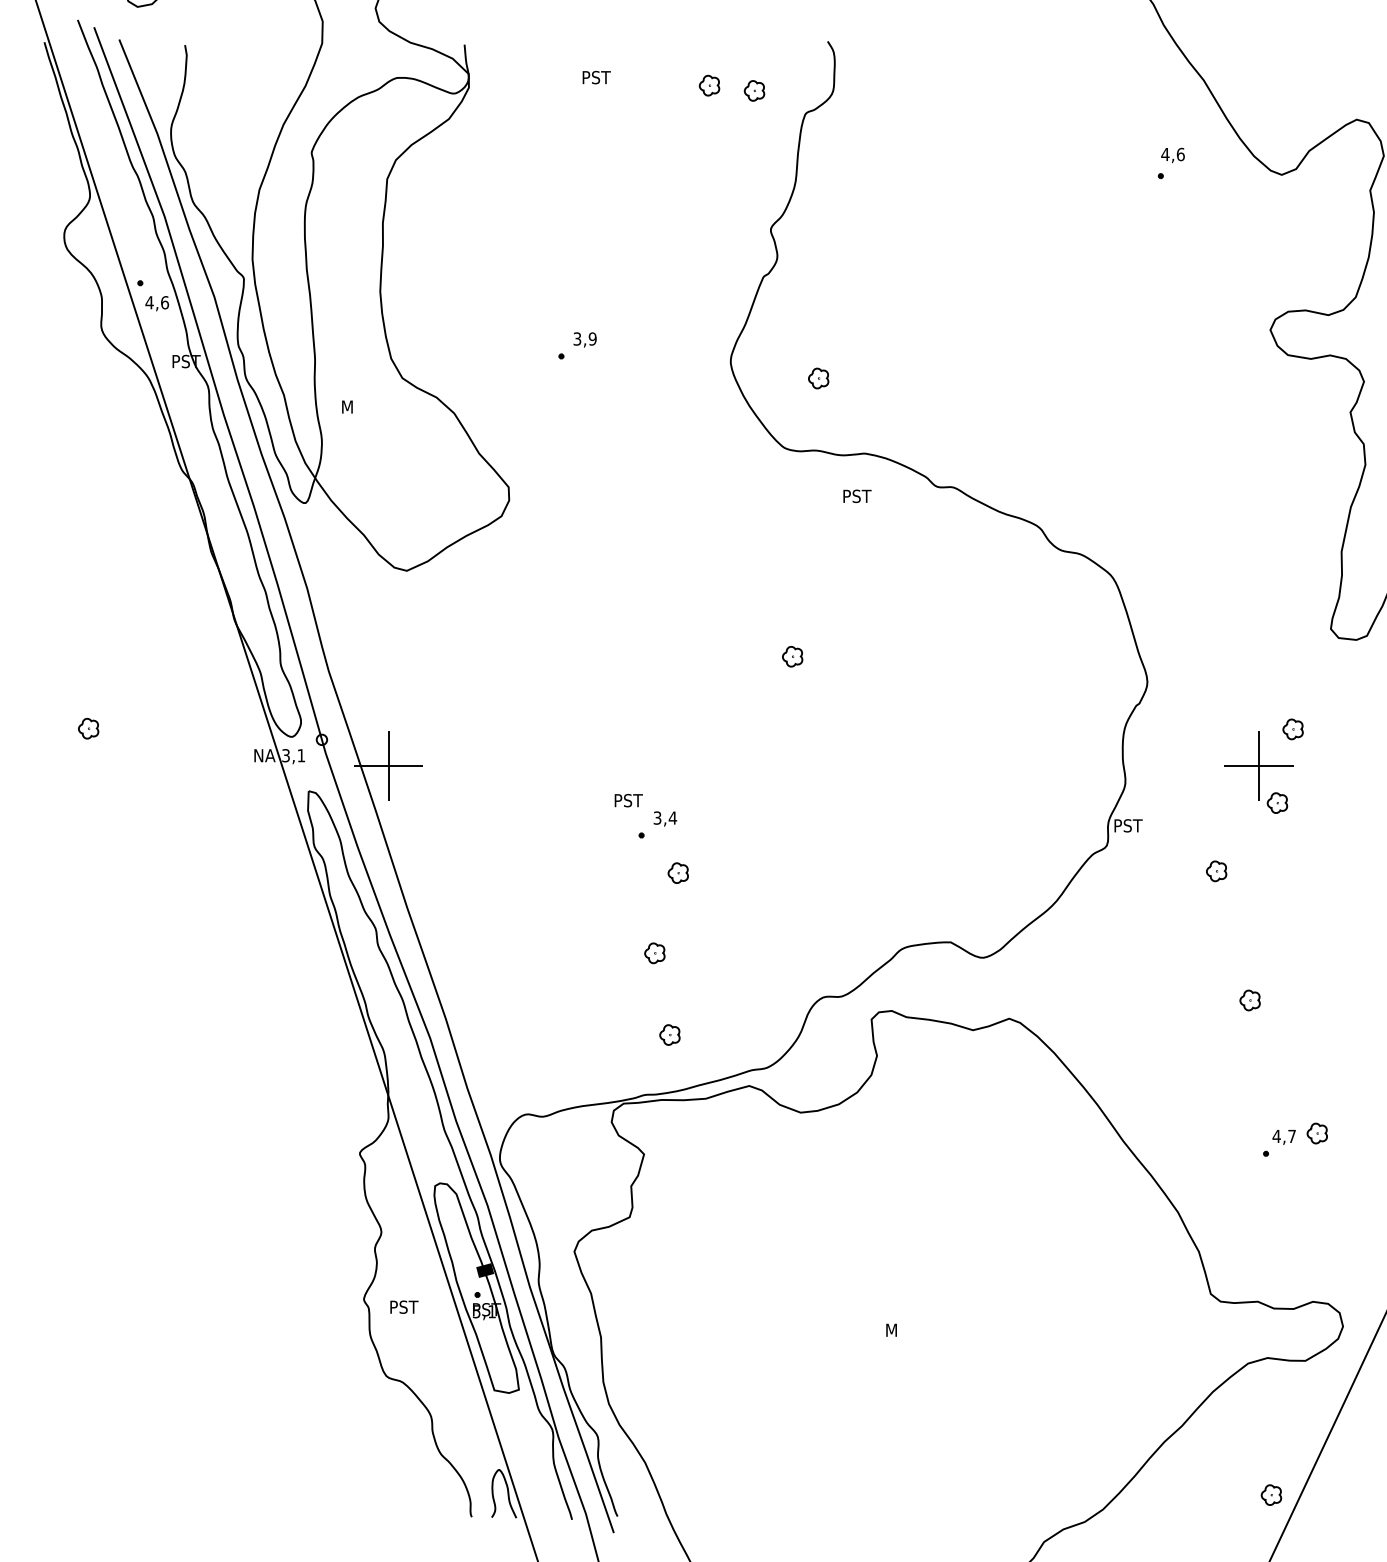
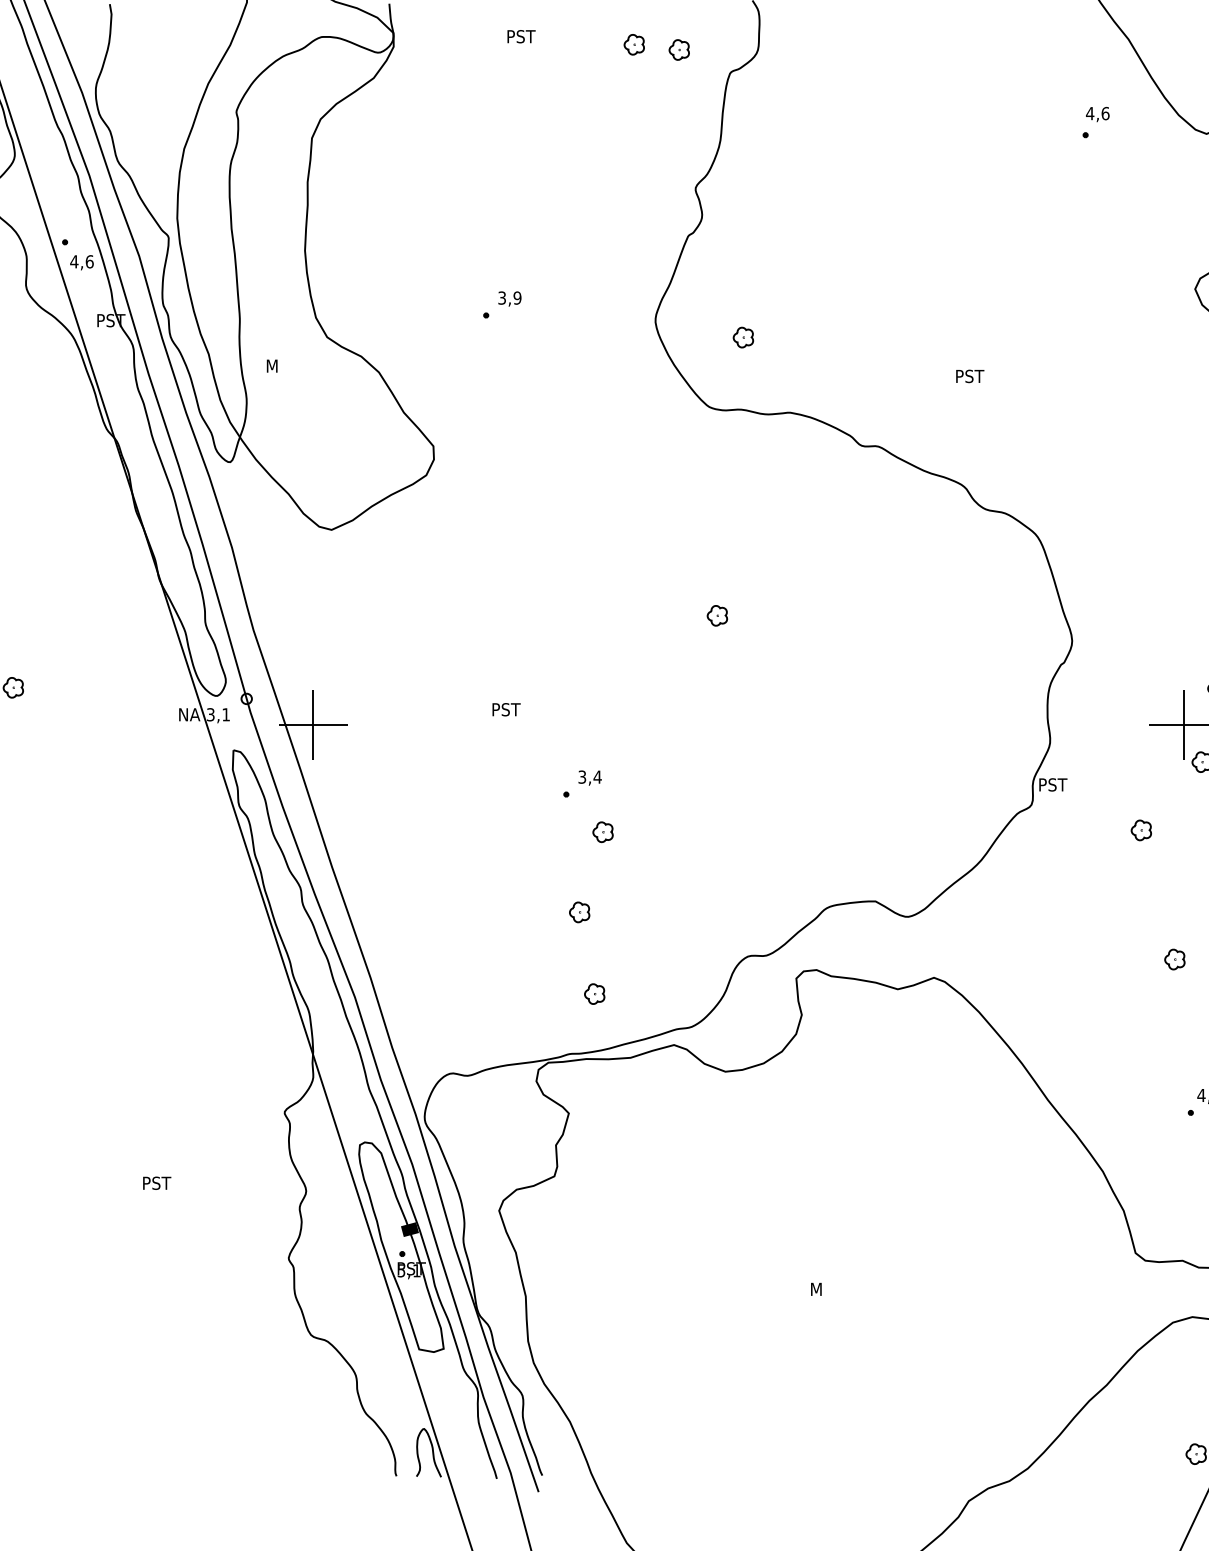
text: (857, 496) -> (970, 376), moved
text: (628, 800) -> (506, 709), moved
text: (404, 1306) -> (157, 1182), moved

